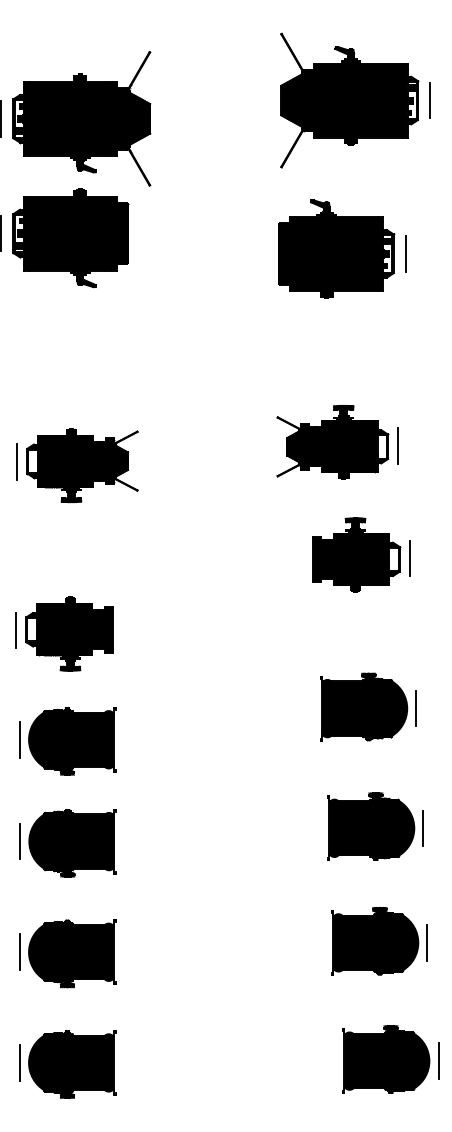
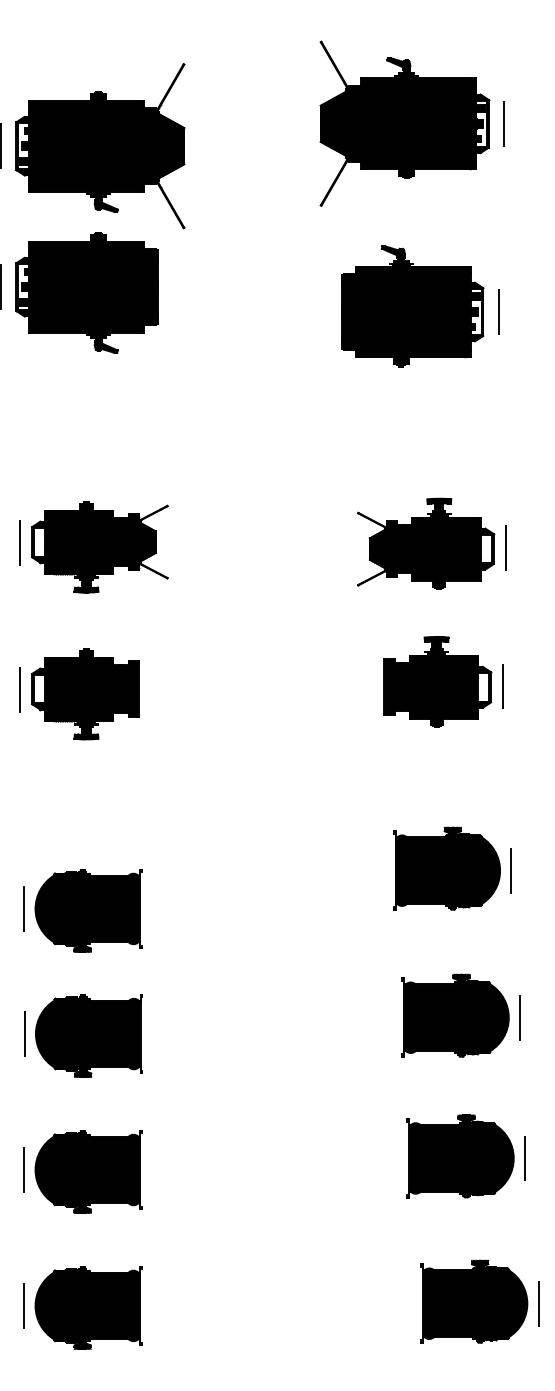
part: (355, 100) -> (412, 123), moved
part: (337, 442) -> (431, 543), moved
part: (77, 465) -> (93, 547), moved
part: (64, 633) -> (79, 693), moved

